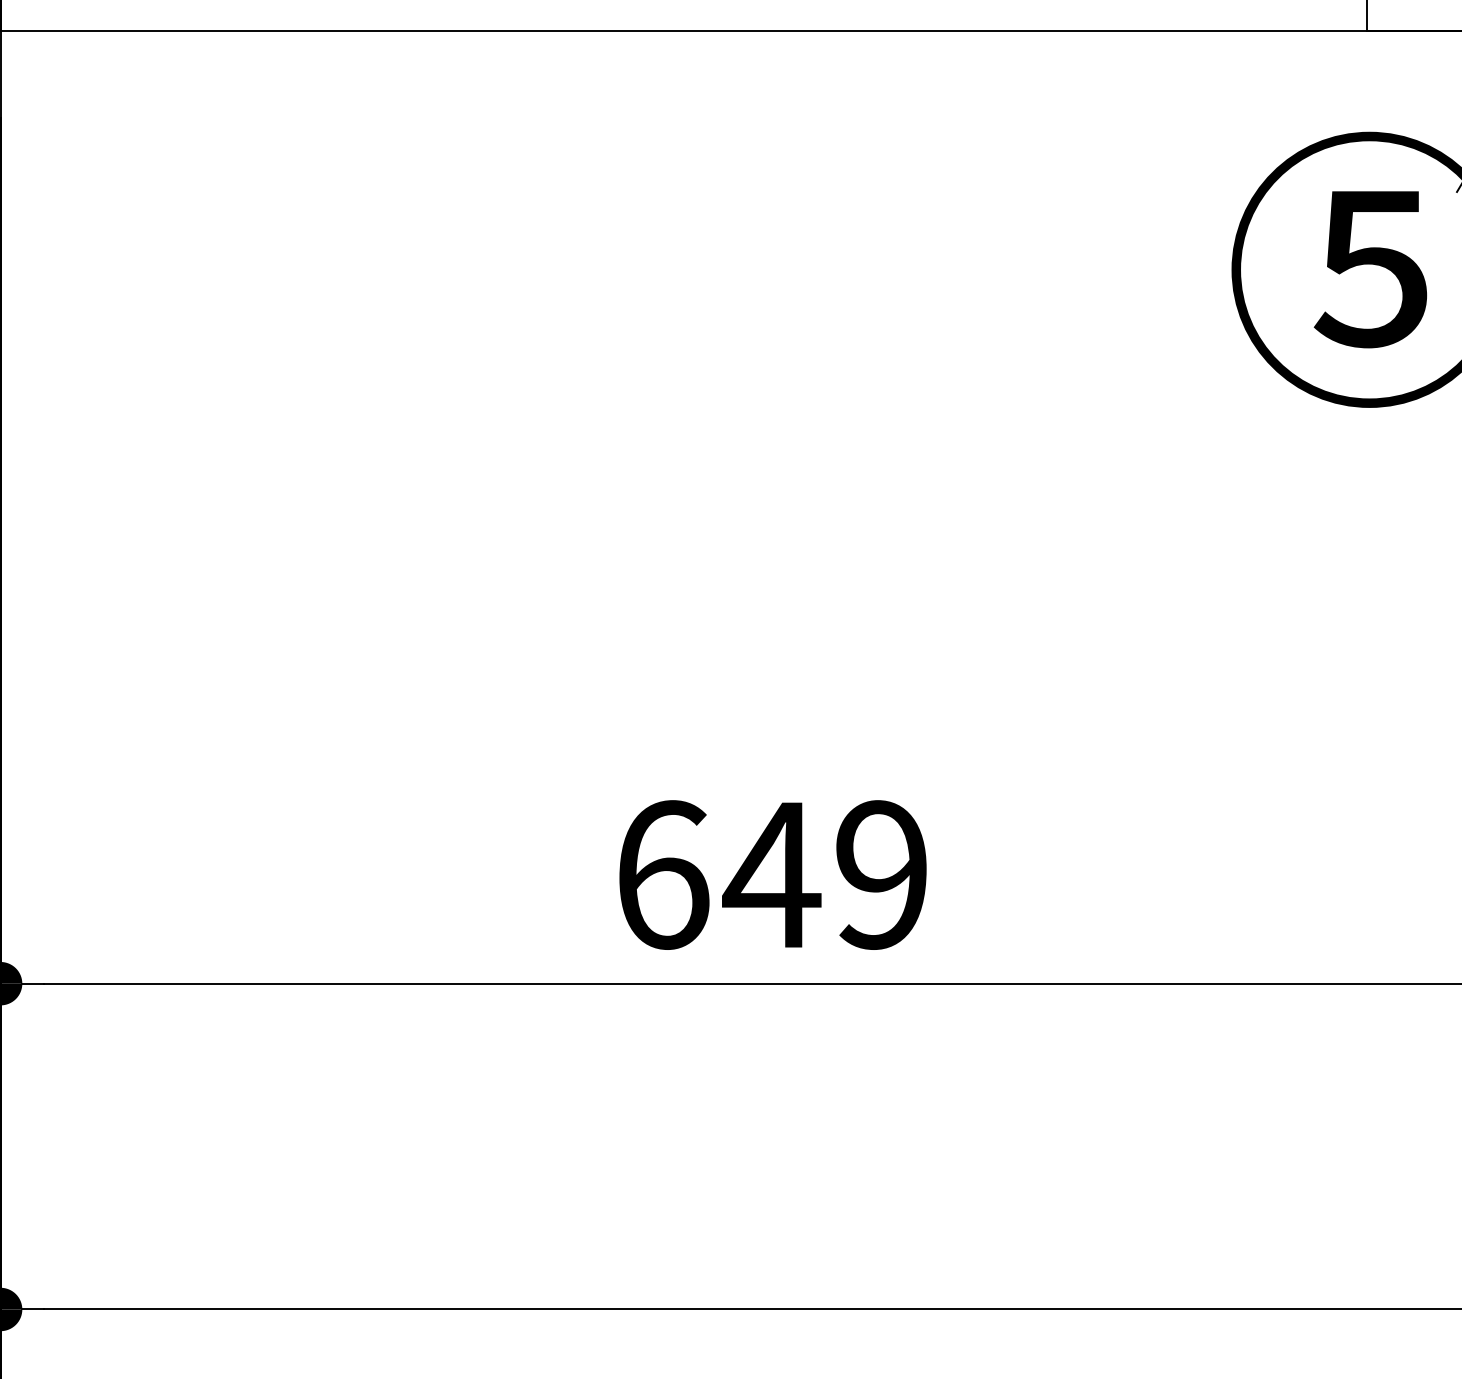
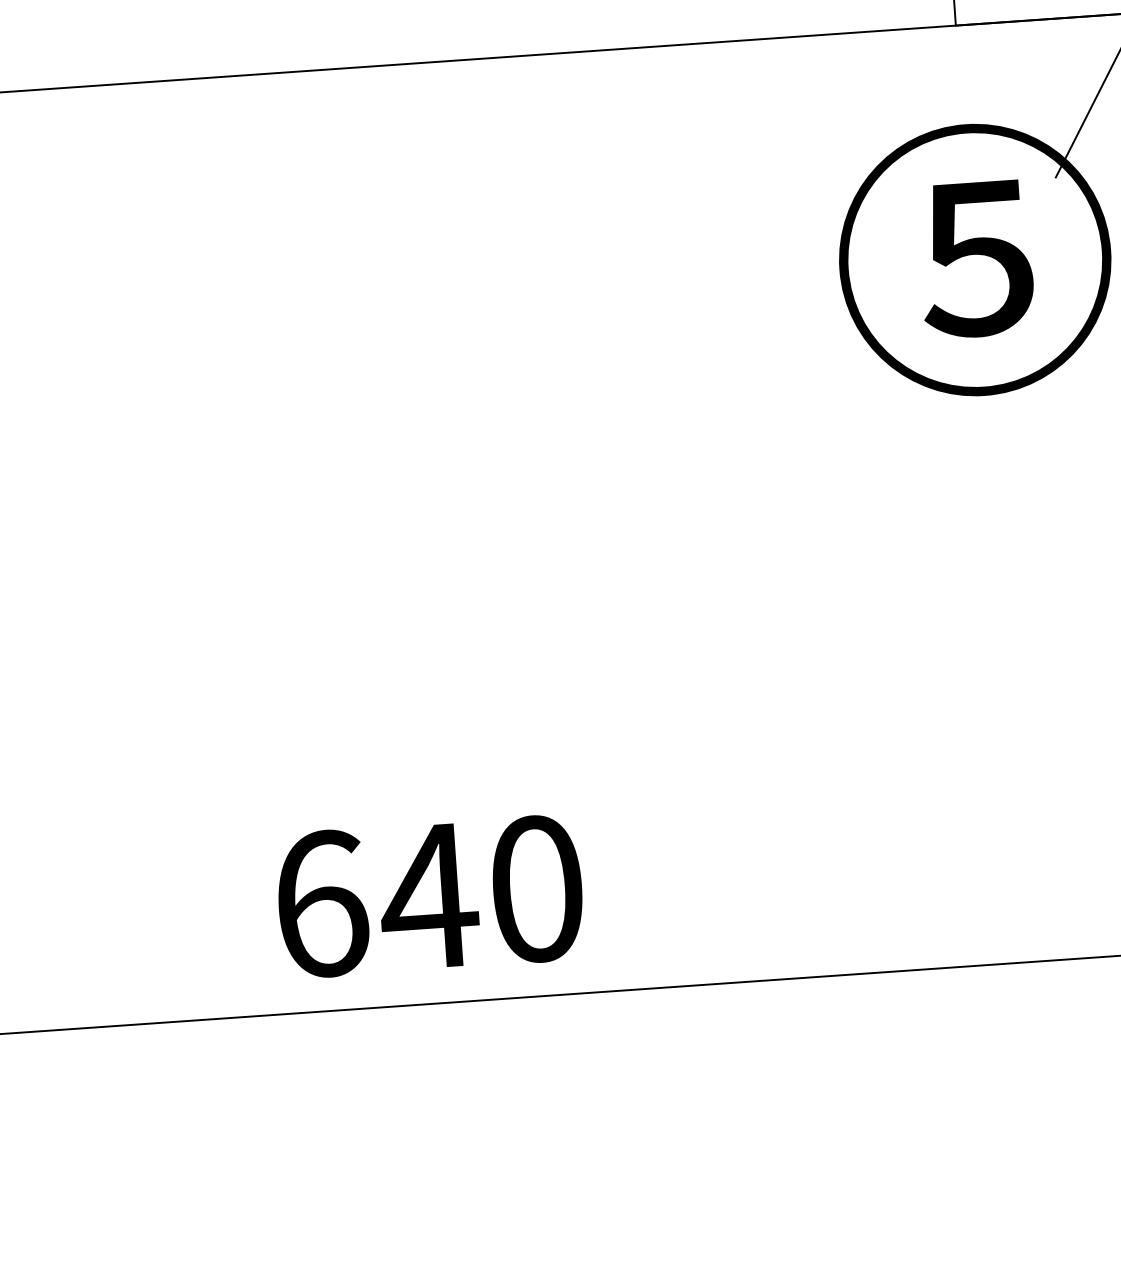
text: (881, 874) -> (536, 888), 649 -> 640

